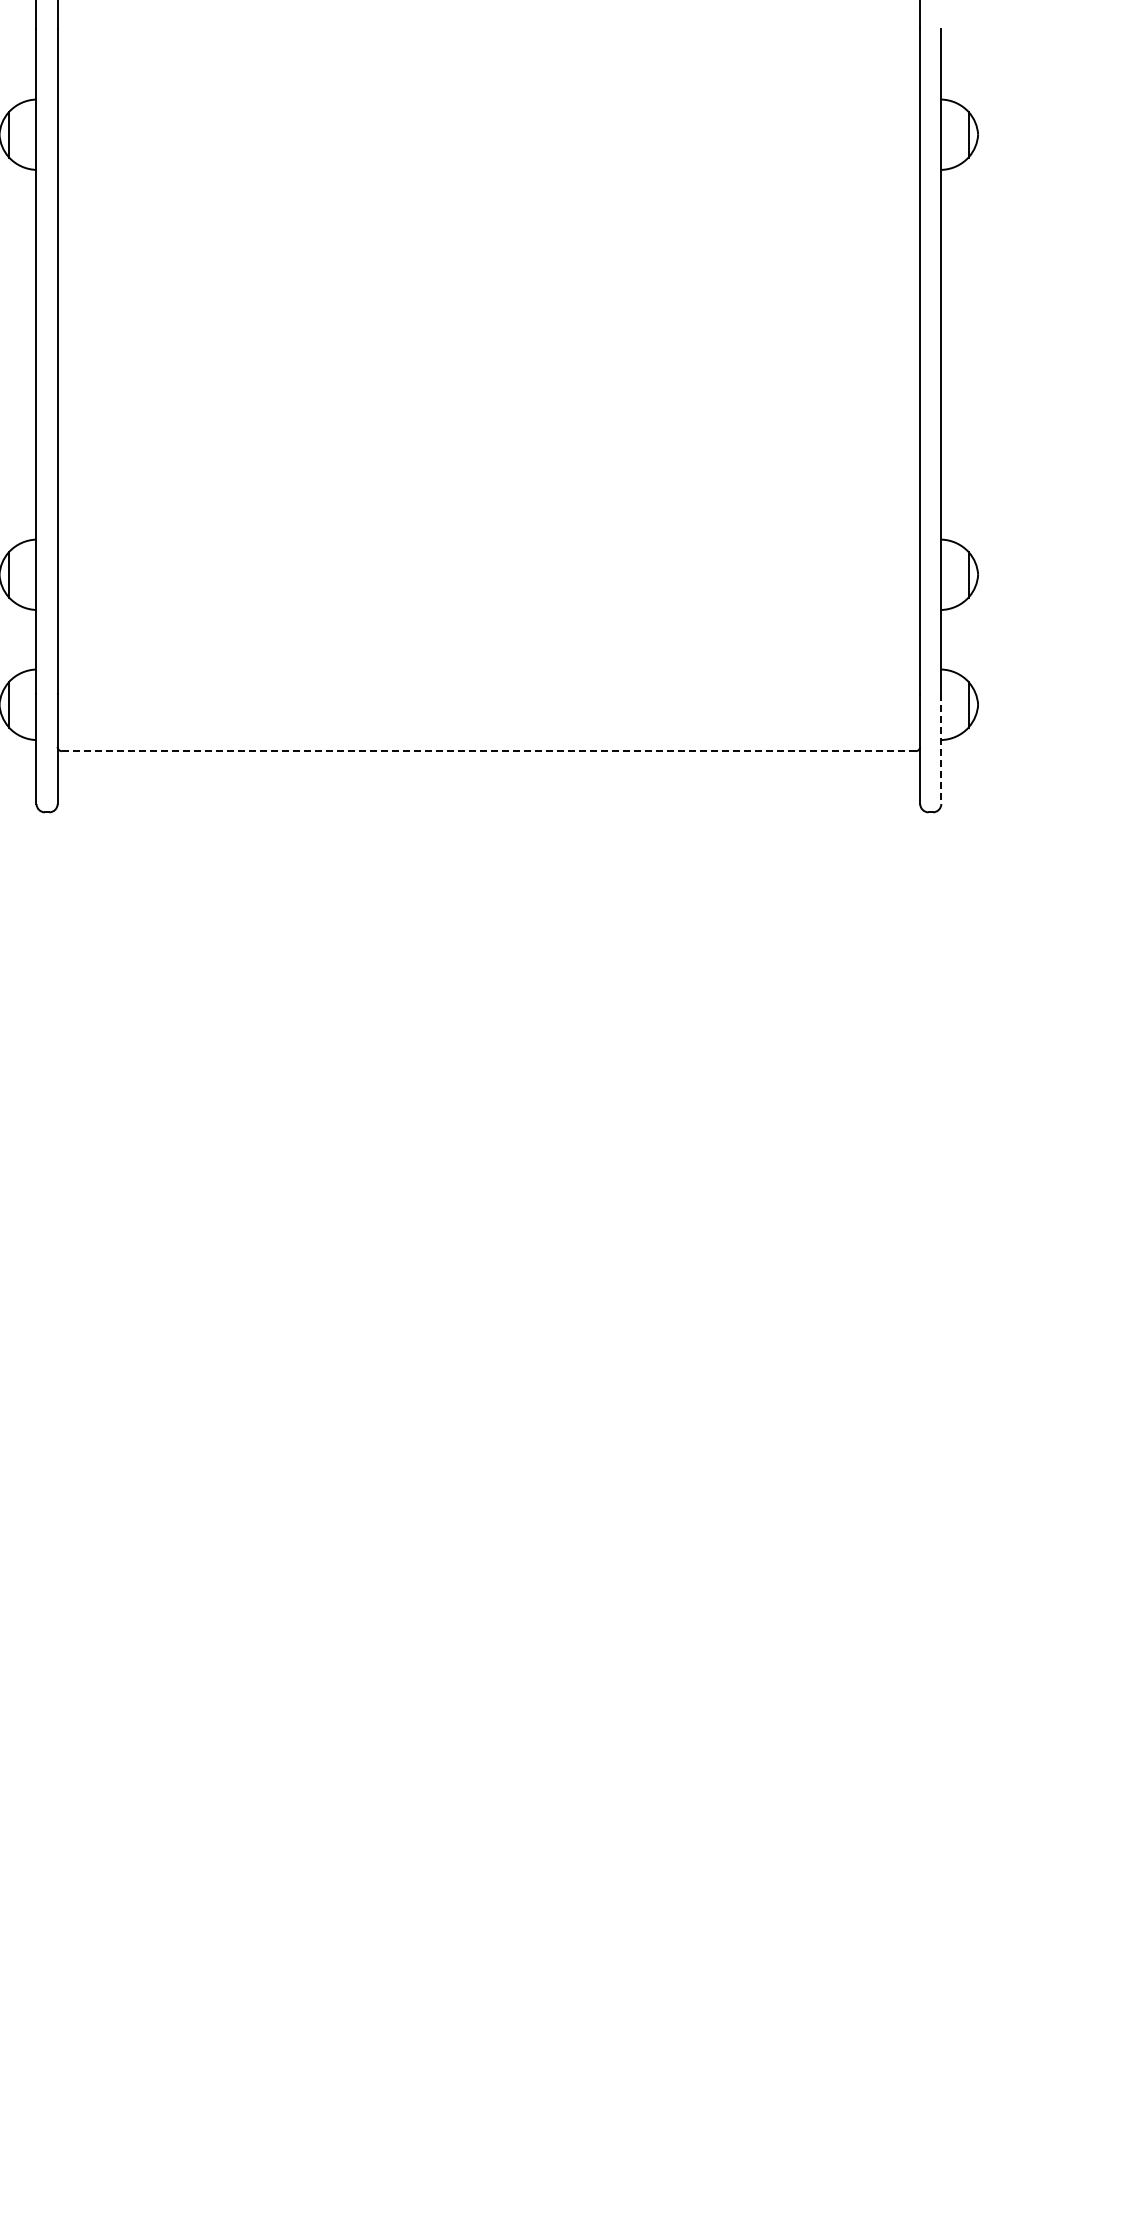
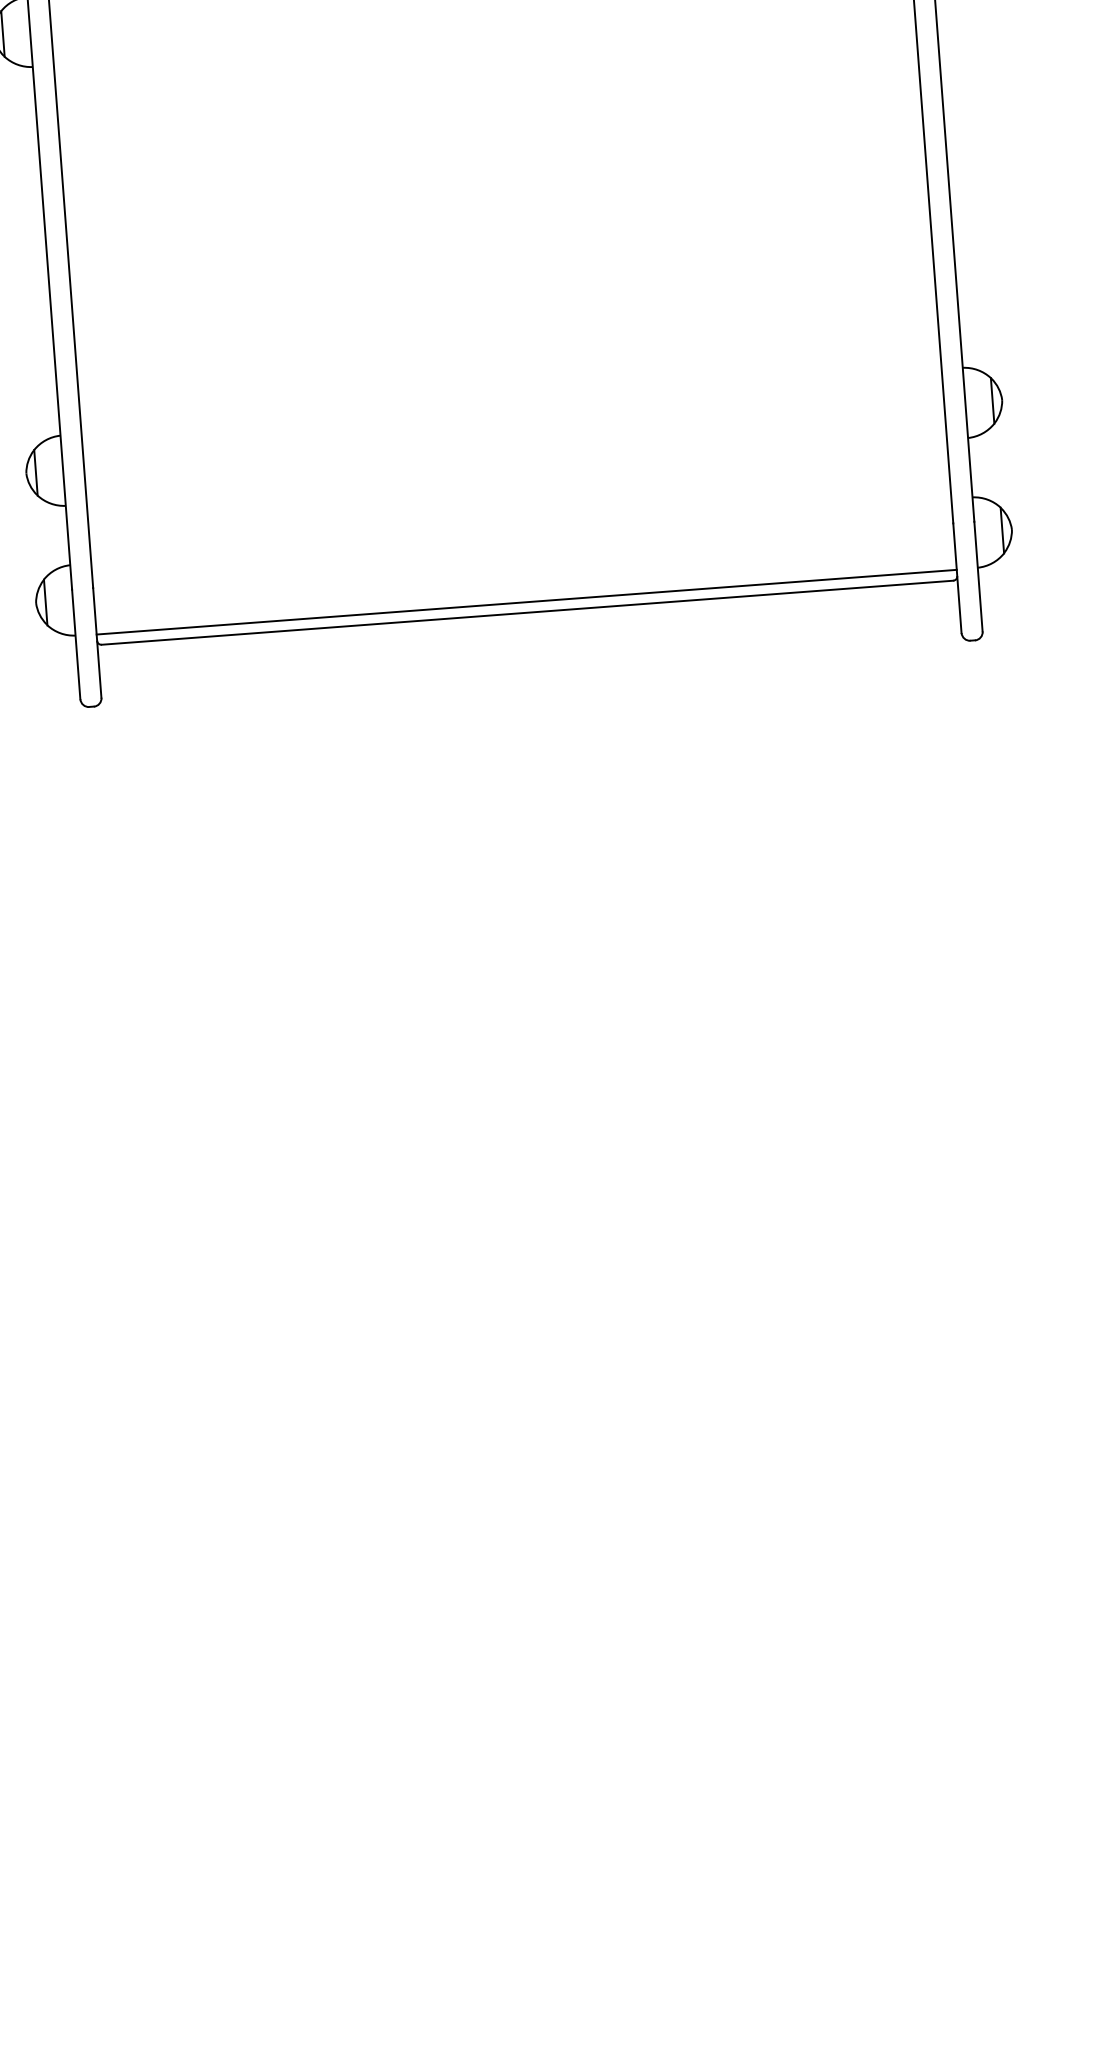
line: (488, 740) -> (526, 602), added
line: (941, 749) -> (978, 577), dashed -> solid
line: (488, 751) -> (527, 613), dashed -> solid

